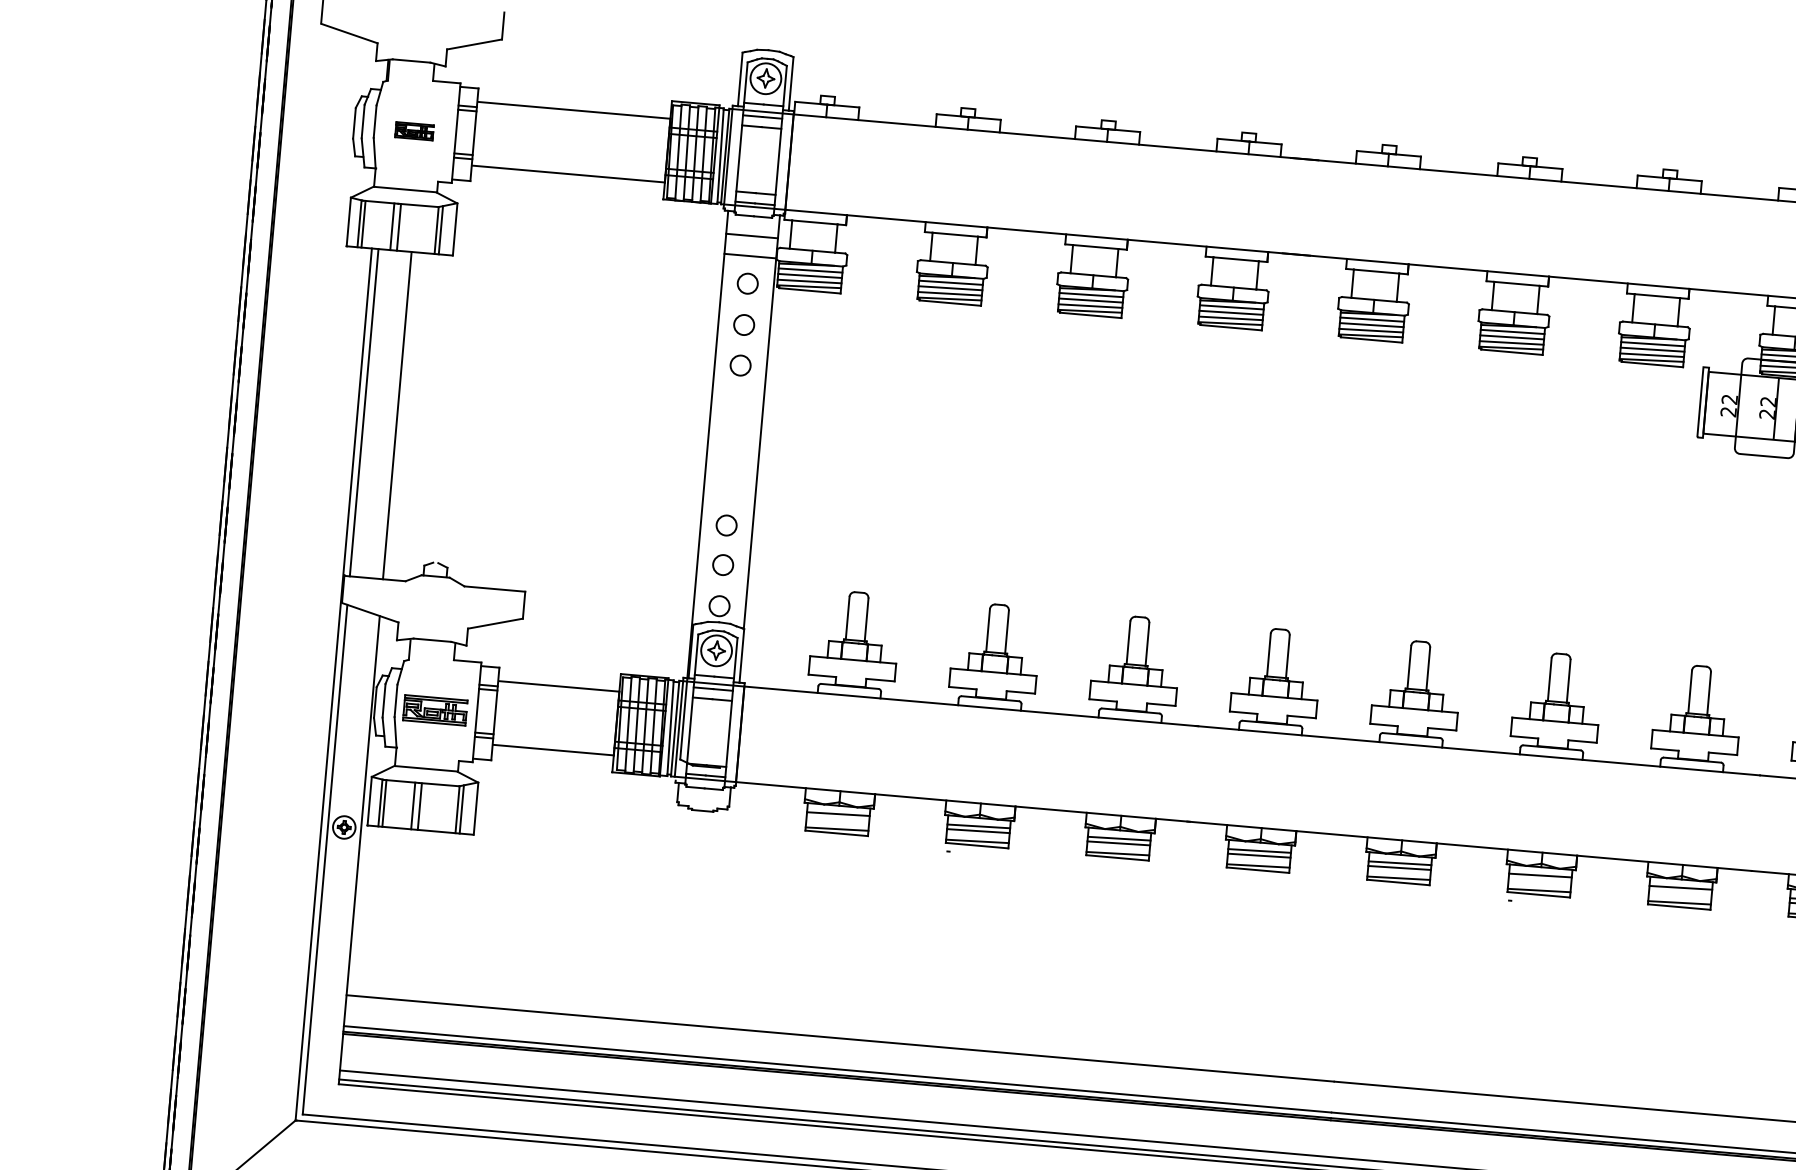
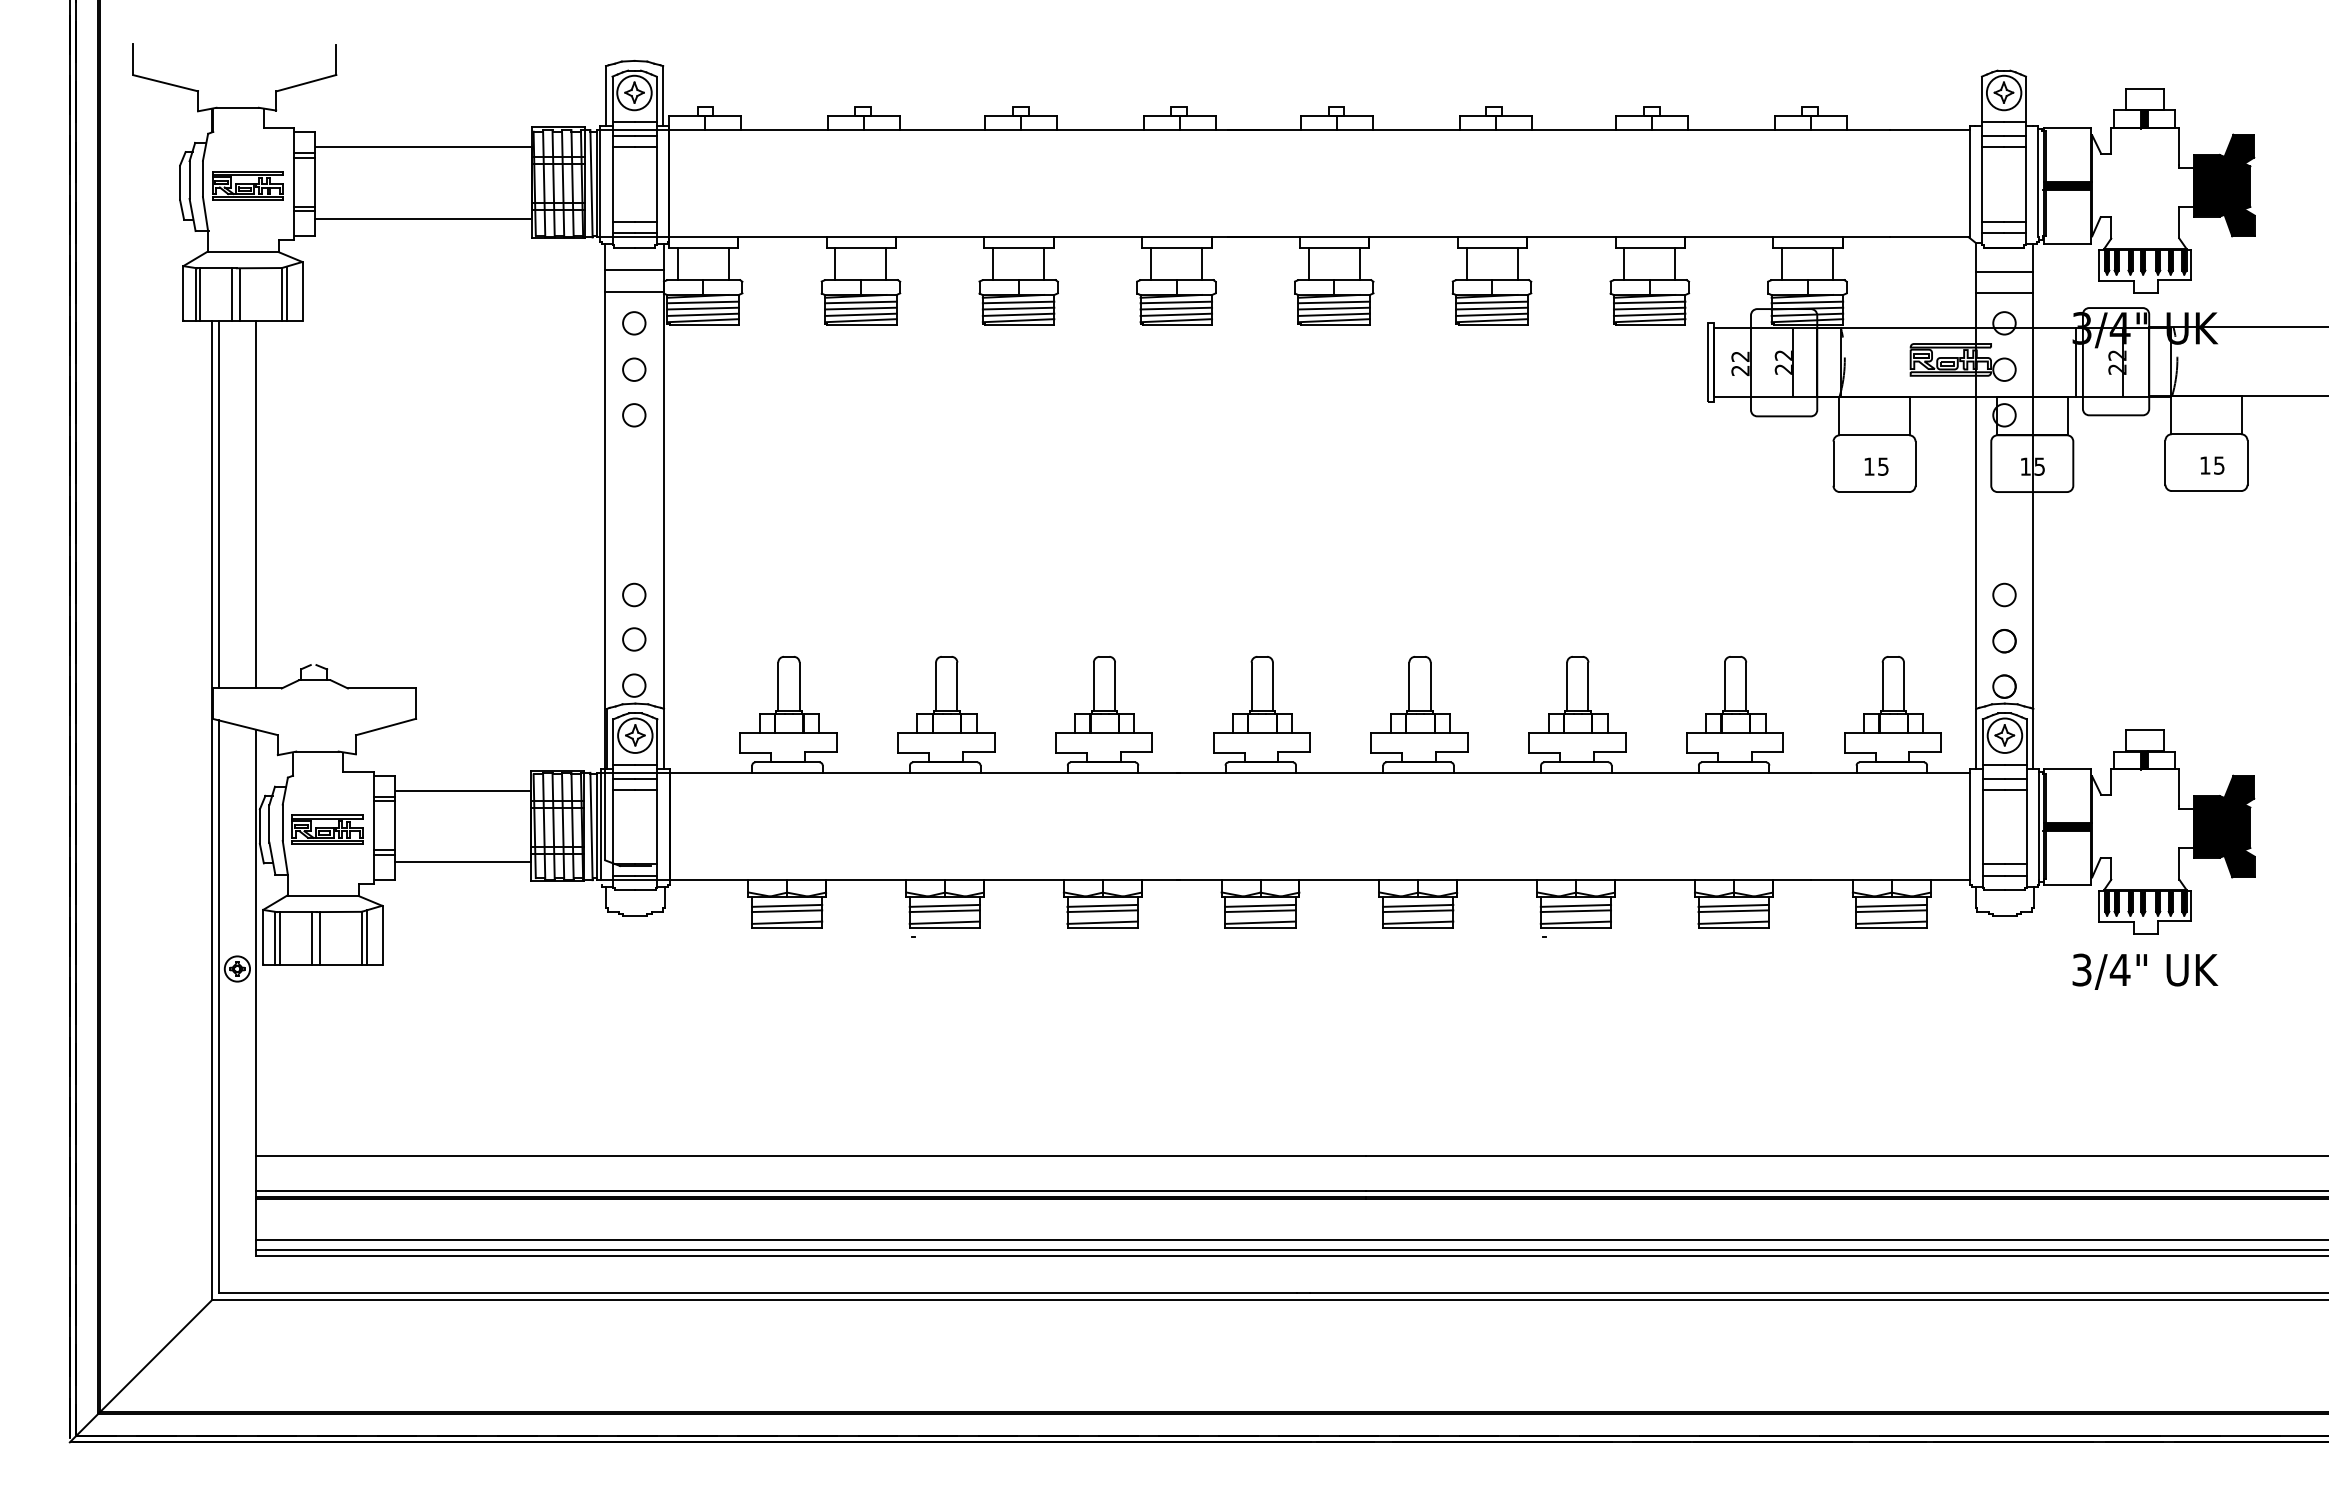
part: (414, 130) -> (247, 185), size x1.67
line: (837, 819) -> (786, 911), added
line: (1539, 880) -> (1575, 911), added
line: (1680, 892) -> (1733, 911), added

